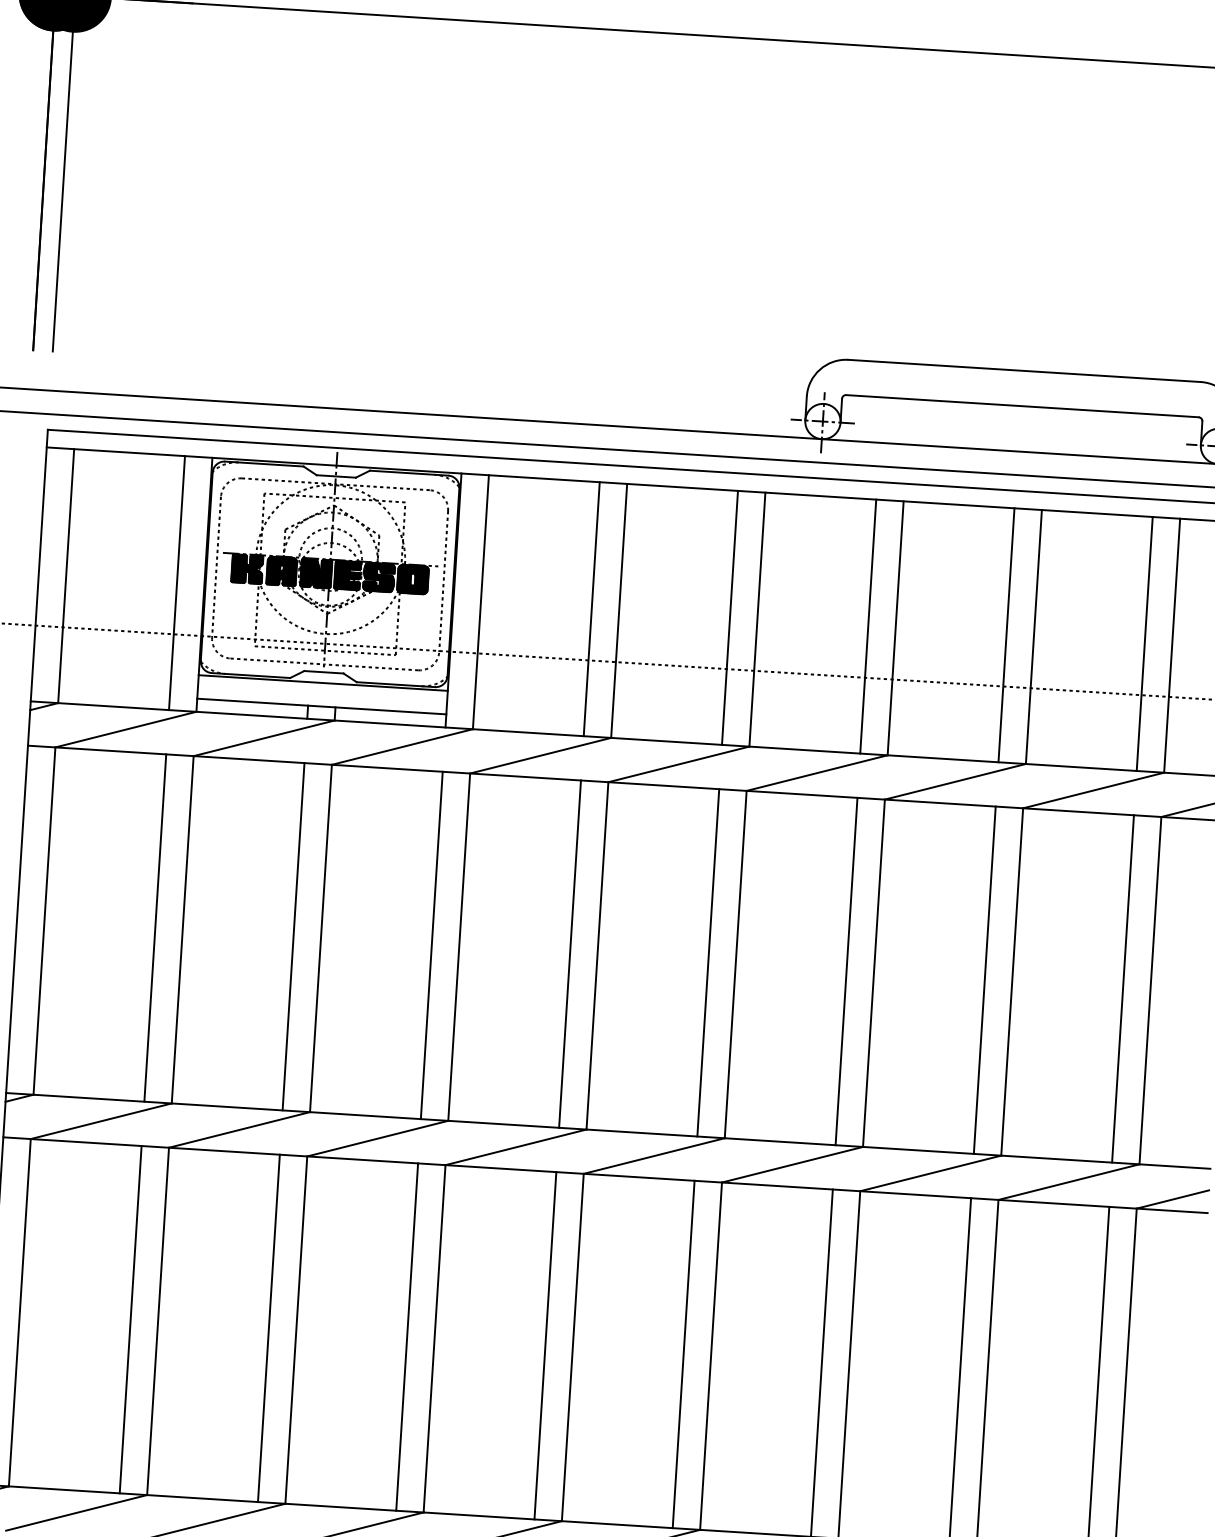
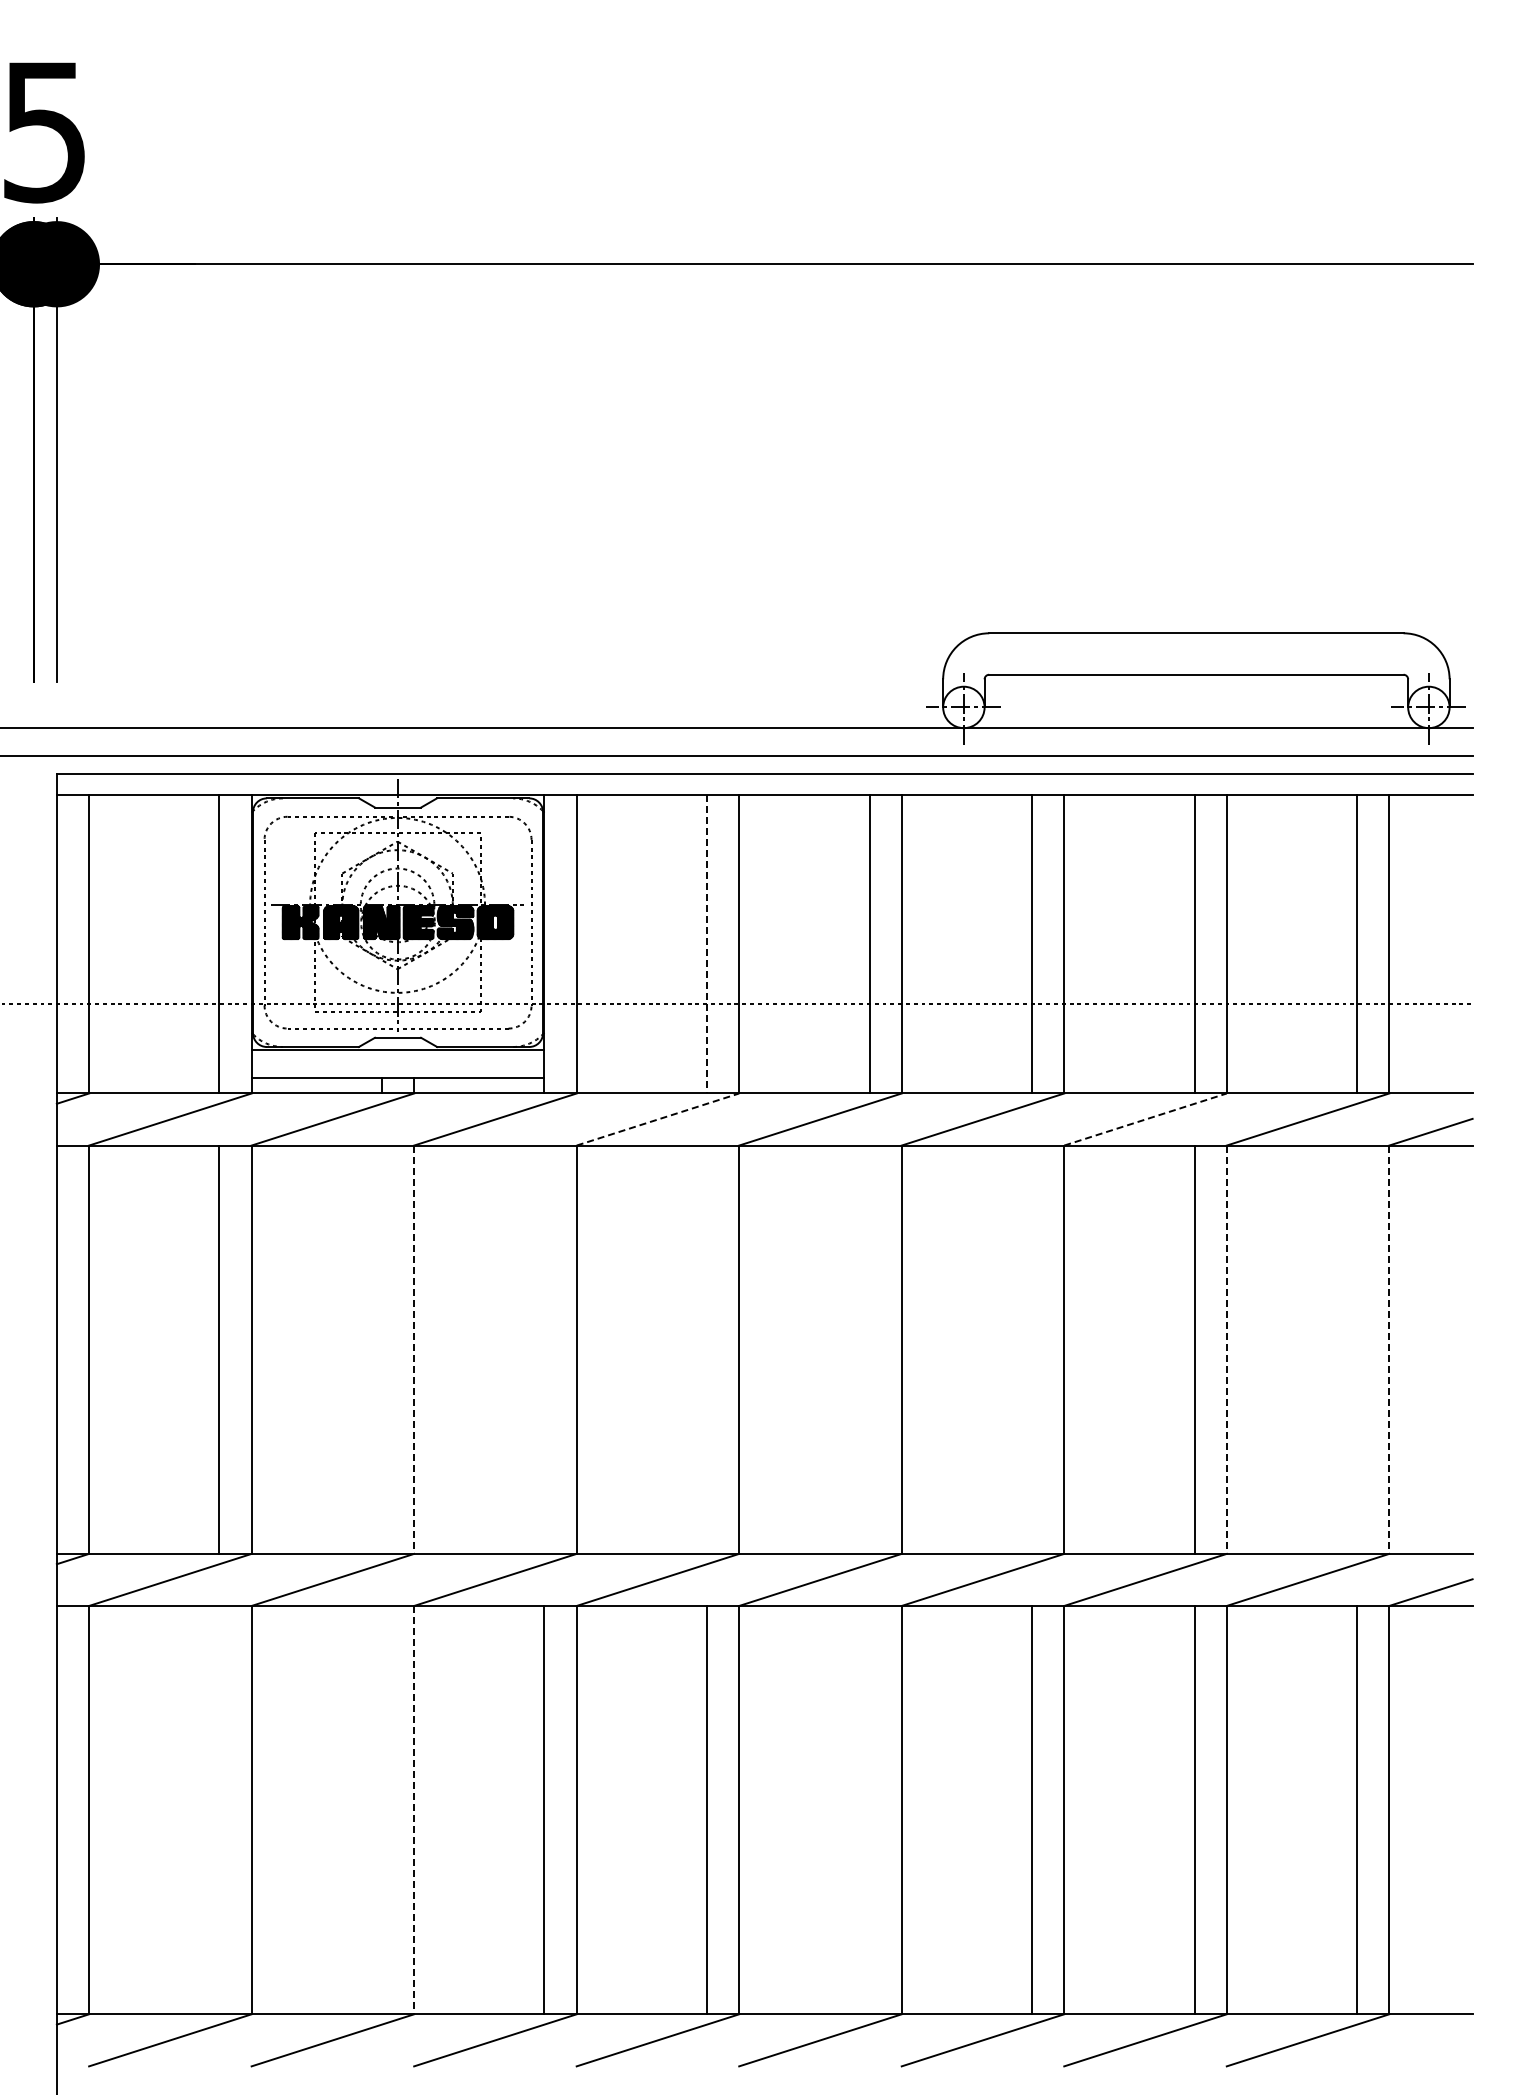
line: (591, 609) -> (706, 944), solid -> dashed
line: (541, 755) -> (658, 1119), solid -> dashed
line: (955, 781) -> (1145, 1119), solid -> dashed
line: (293, 936) -> (381, 1349), removed
line: (321, 939) -> (414, 1350), solid -> dashed
line: (431, 945) -> (544, 1349), removed
line: (569, 953) -> (706, 1349), removed
line: (708, 962) -> (869, 1349), removed
line: (846, 971) -> (1032, 1349), removed
line: (1011, 982) -> (1226, 1350), solid -> dashed
line: (1123, 988) -> (1357, 1349), removed
line: (1150, 991) -> (1389, 1350), solid -> dashed
line: (130, 1319) -> (219, 1809), removed
line: (268, 1327) -> (381, 1809), removed
line: (296, 1330) -> (414, 1810), solid -> dashed
line: (683, 1353) -> (869, 1809), removed

